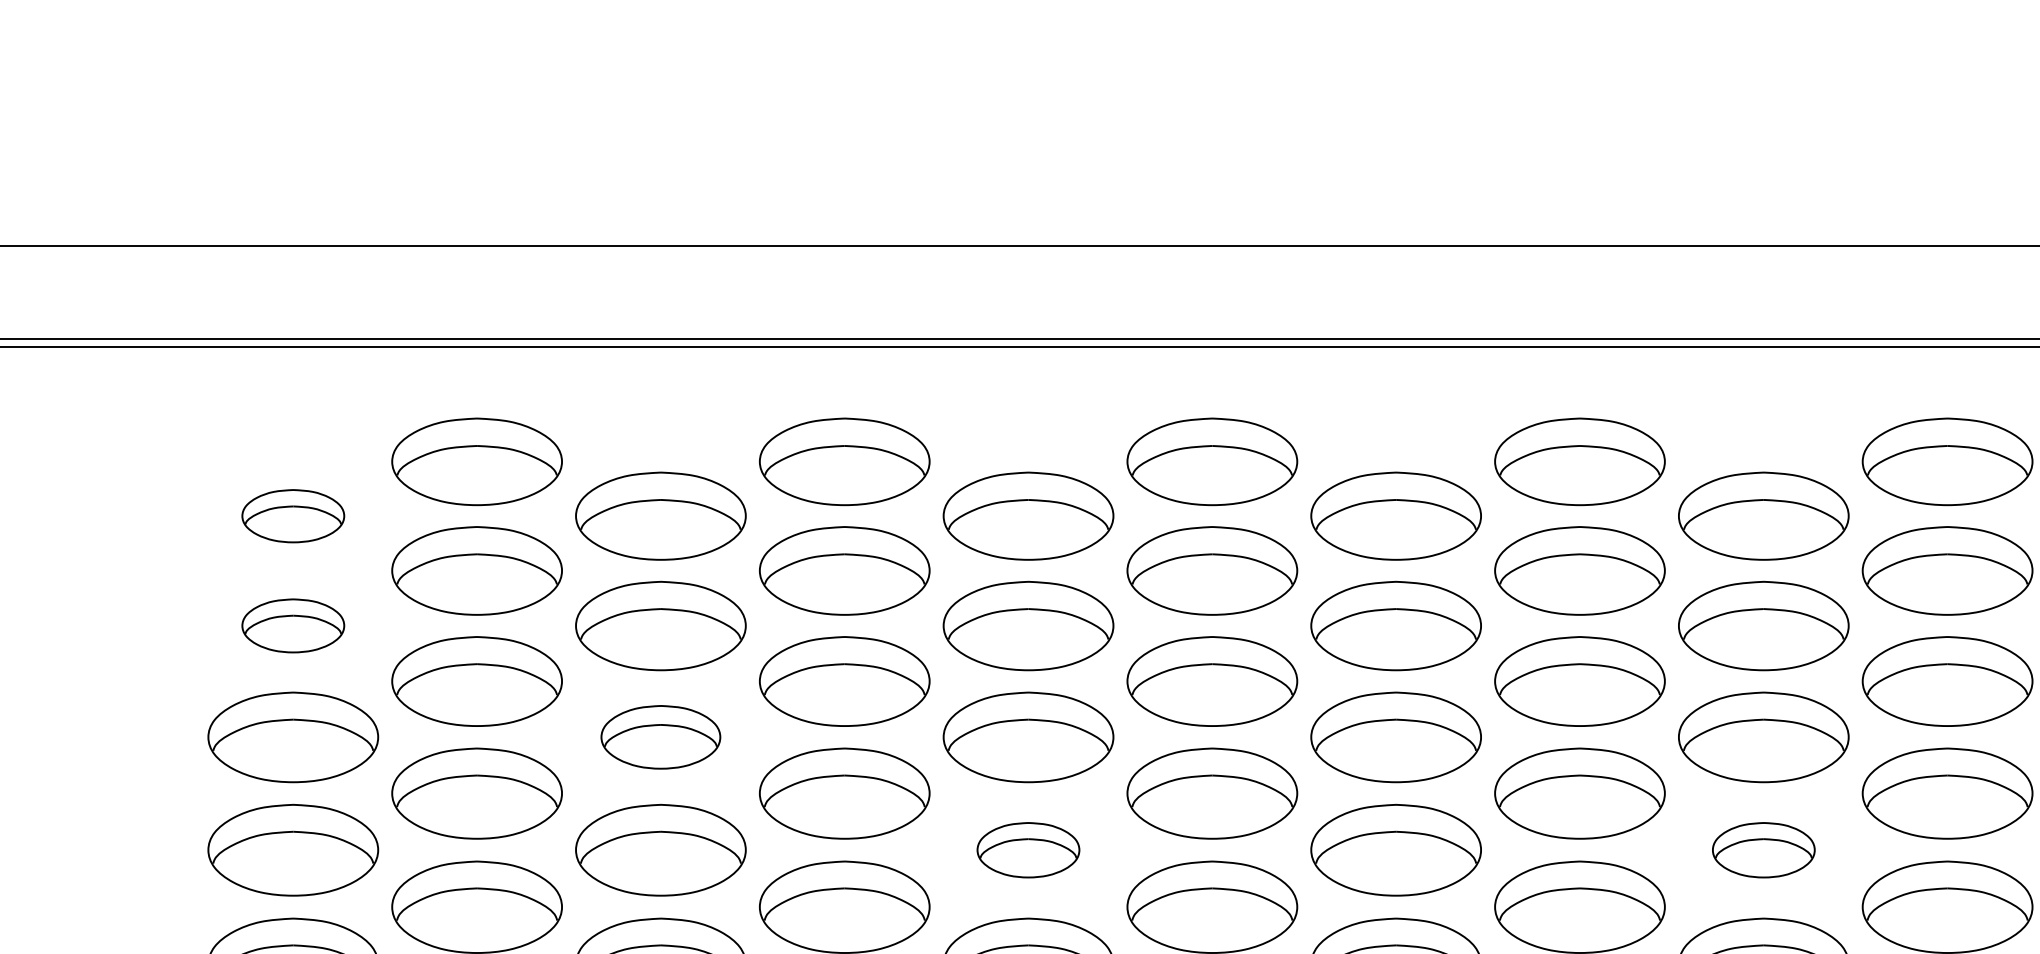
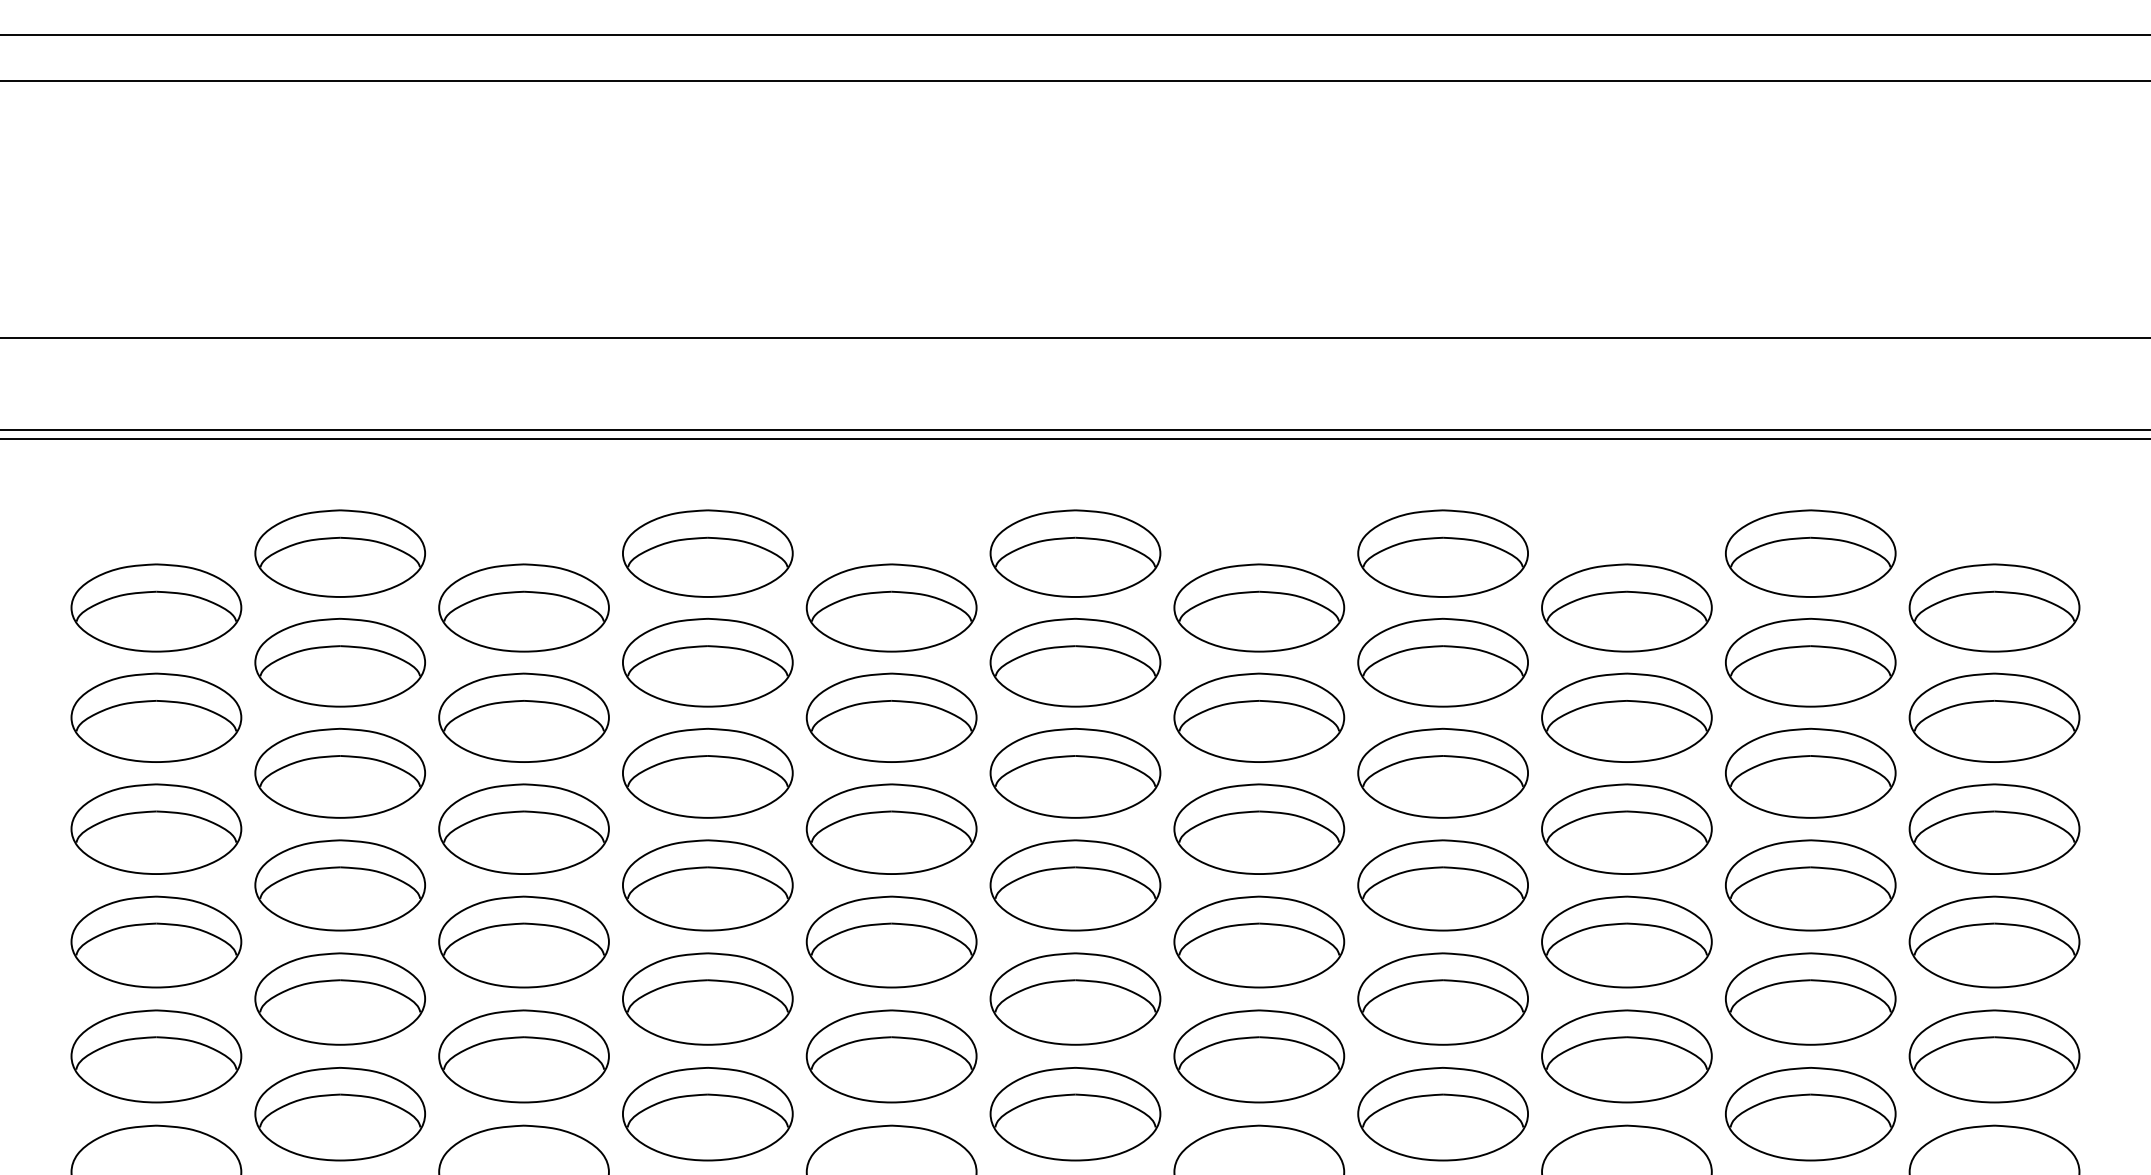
part: (293, 515) -> (156, 607), size x1.67
part: (293, 625) -> (156, 717), size x1.67
part: (660, 736) -> (523, 828), size x1.43
part: (1028, 849) -> (891, 941), size x1.67
part: (1763, 849) -> (1626, 941), size x1.67

